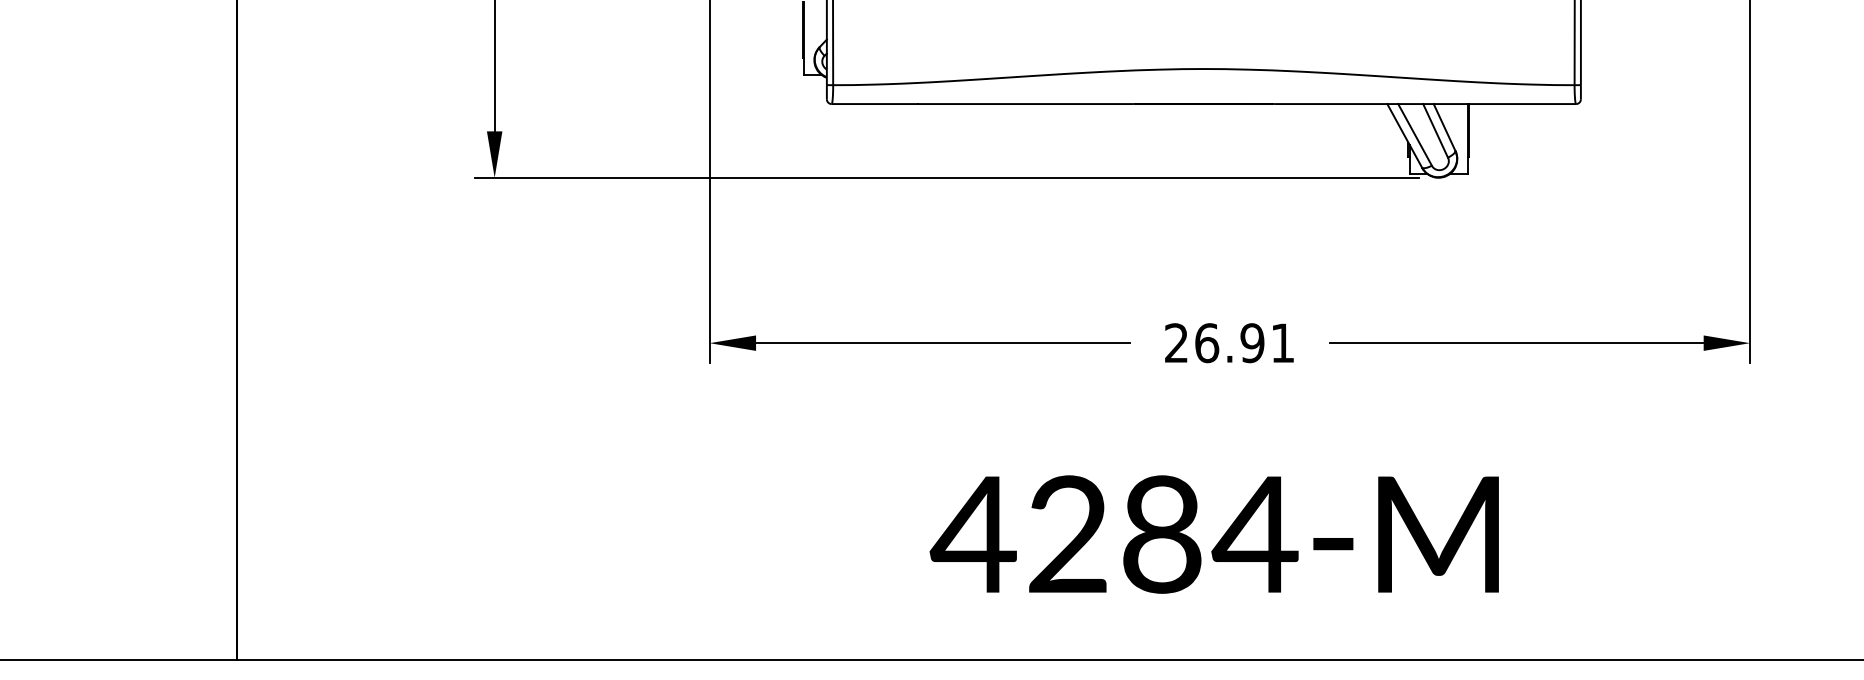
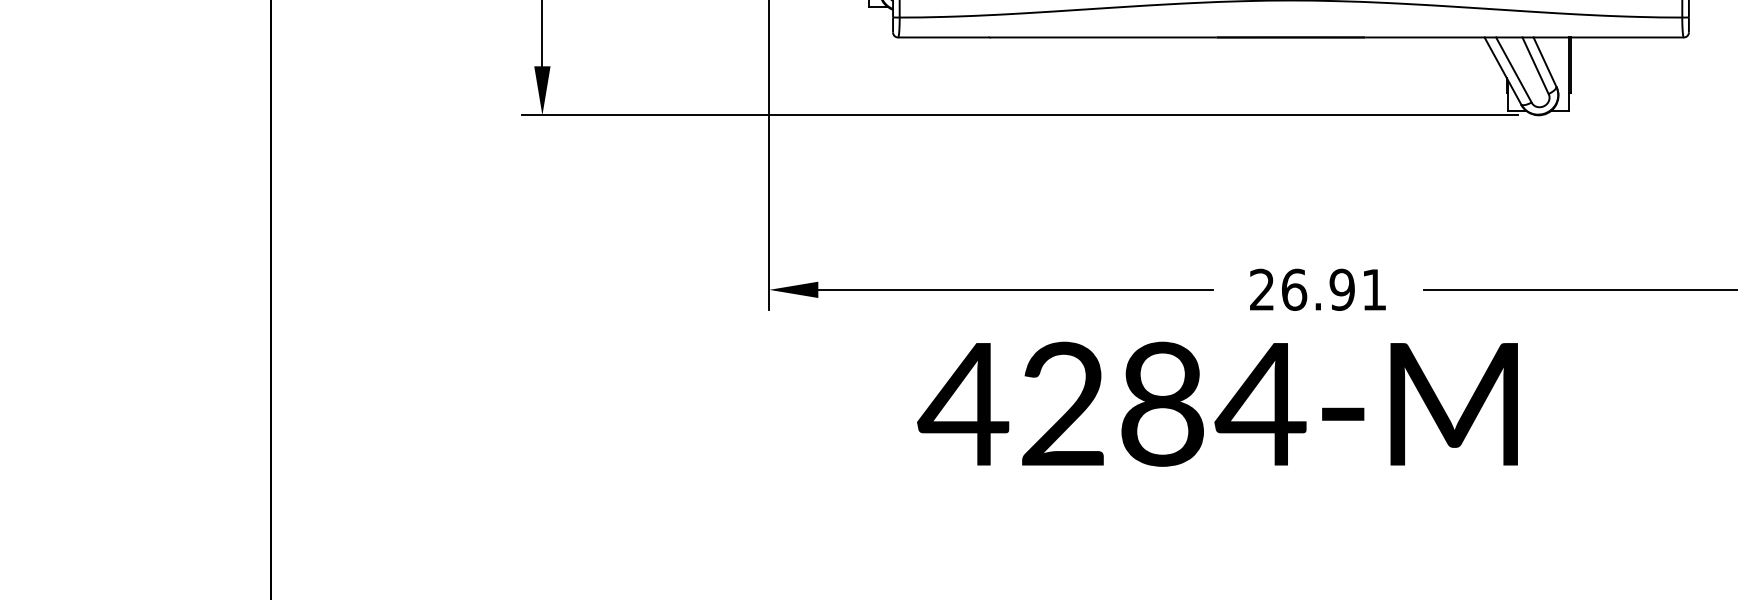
text: (1213, 534) -> (1216, 404), moved

